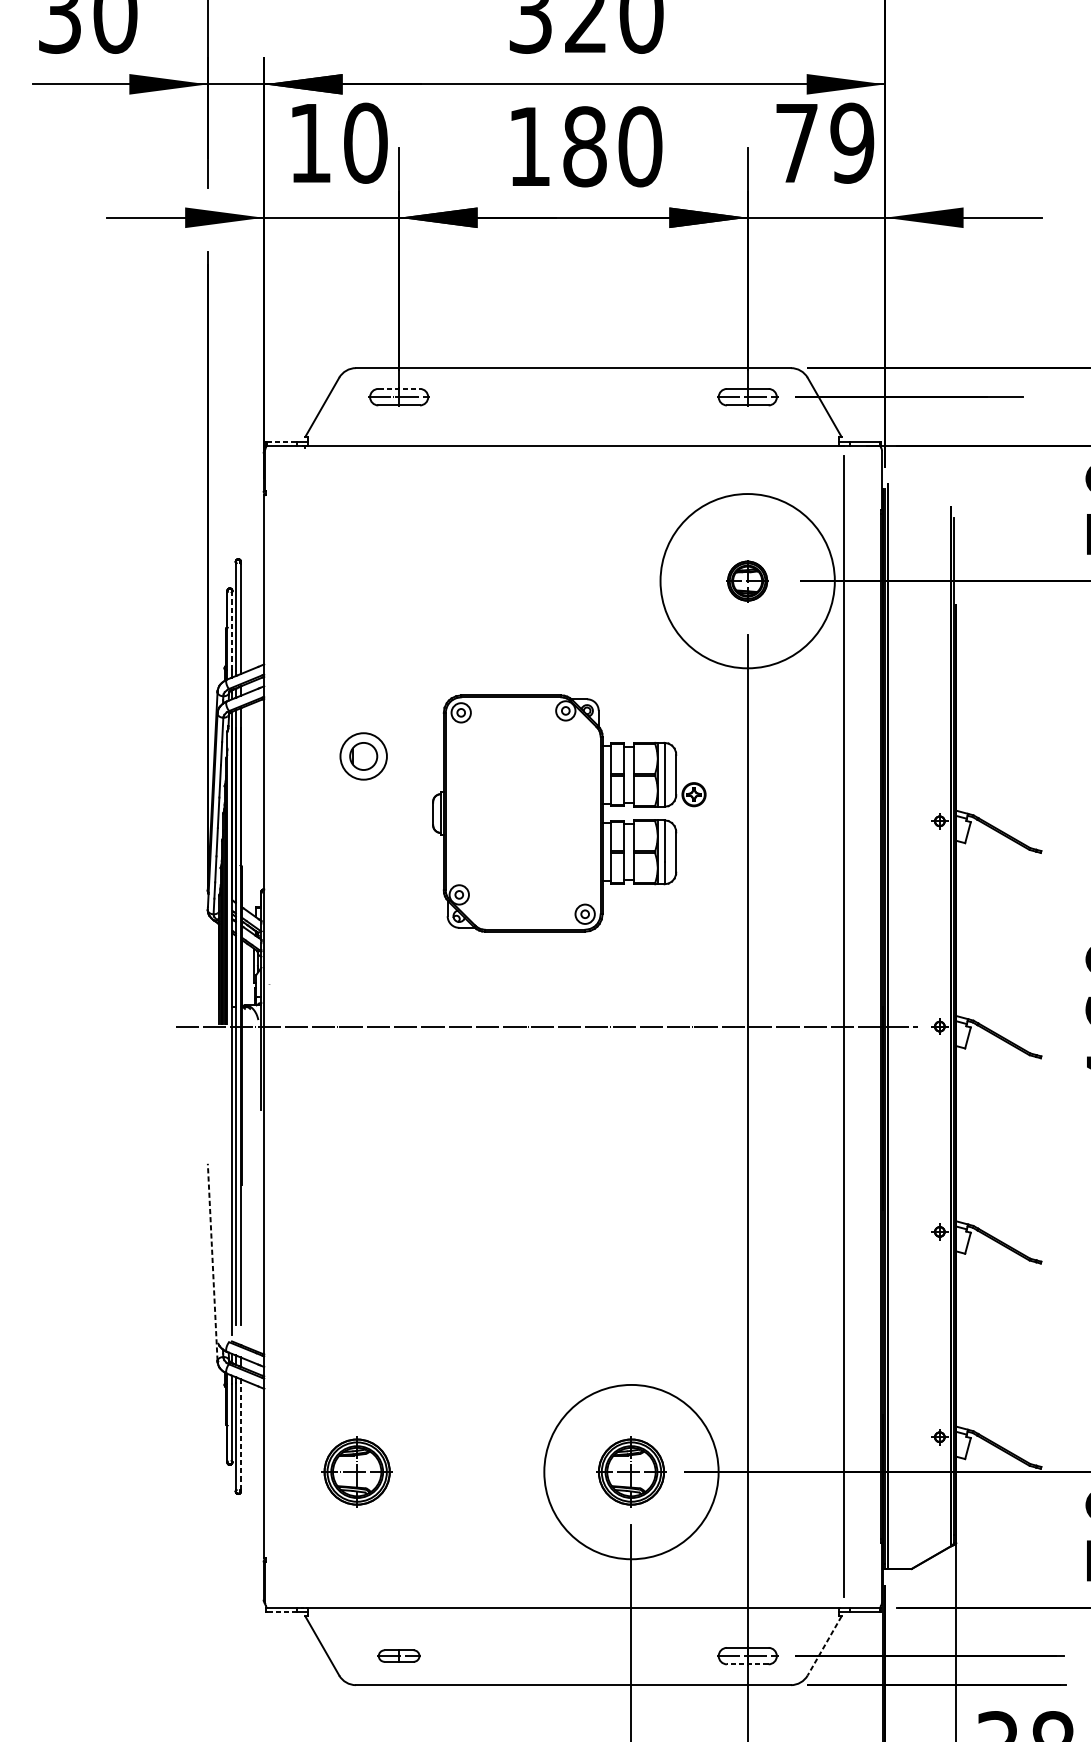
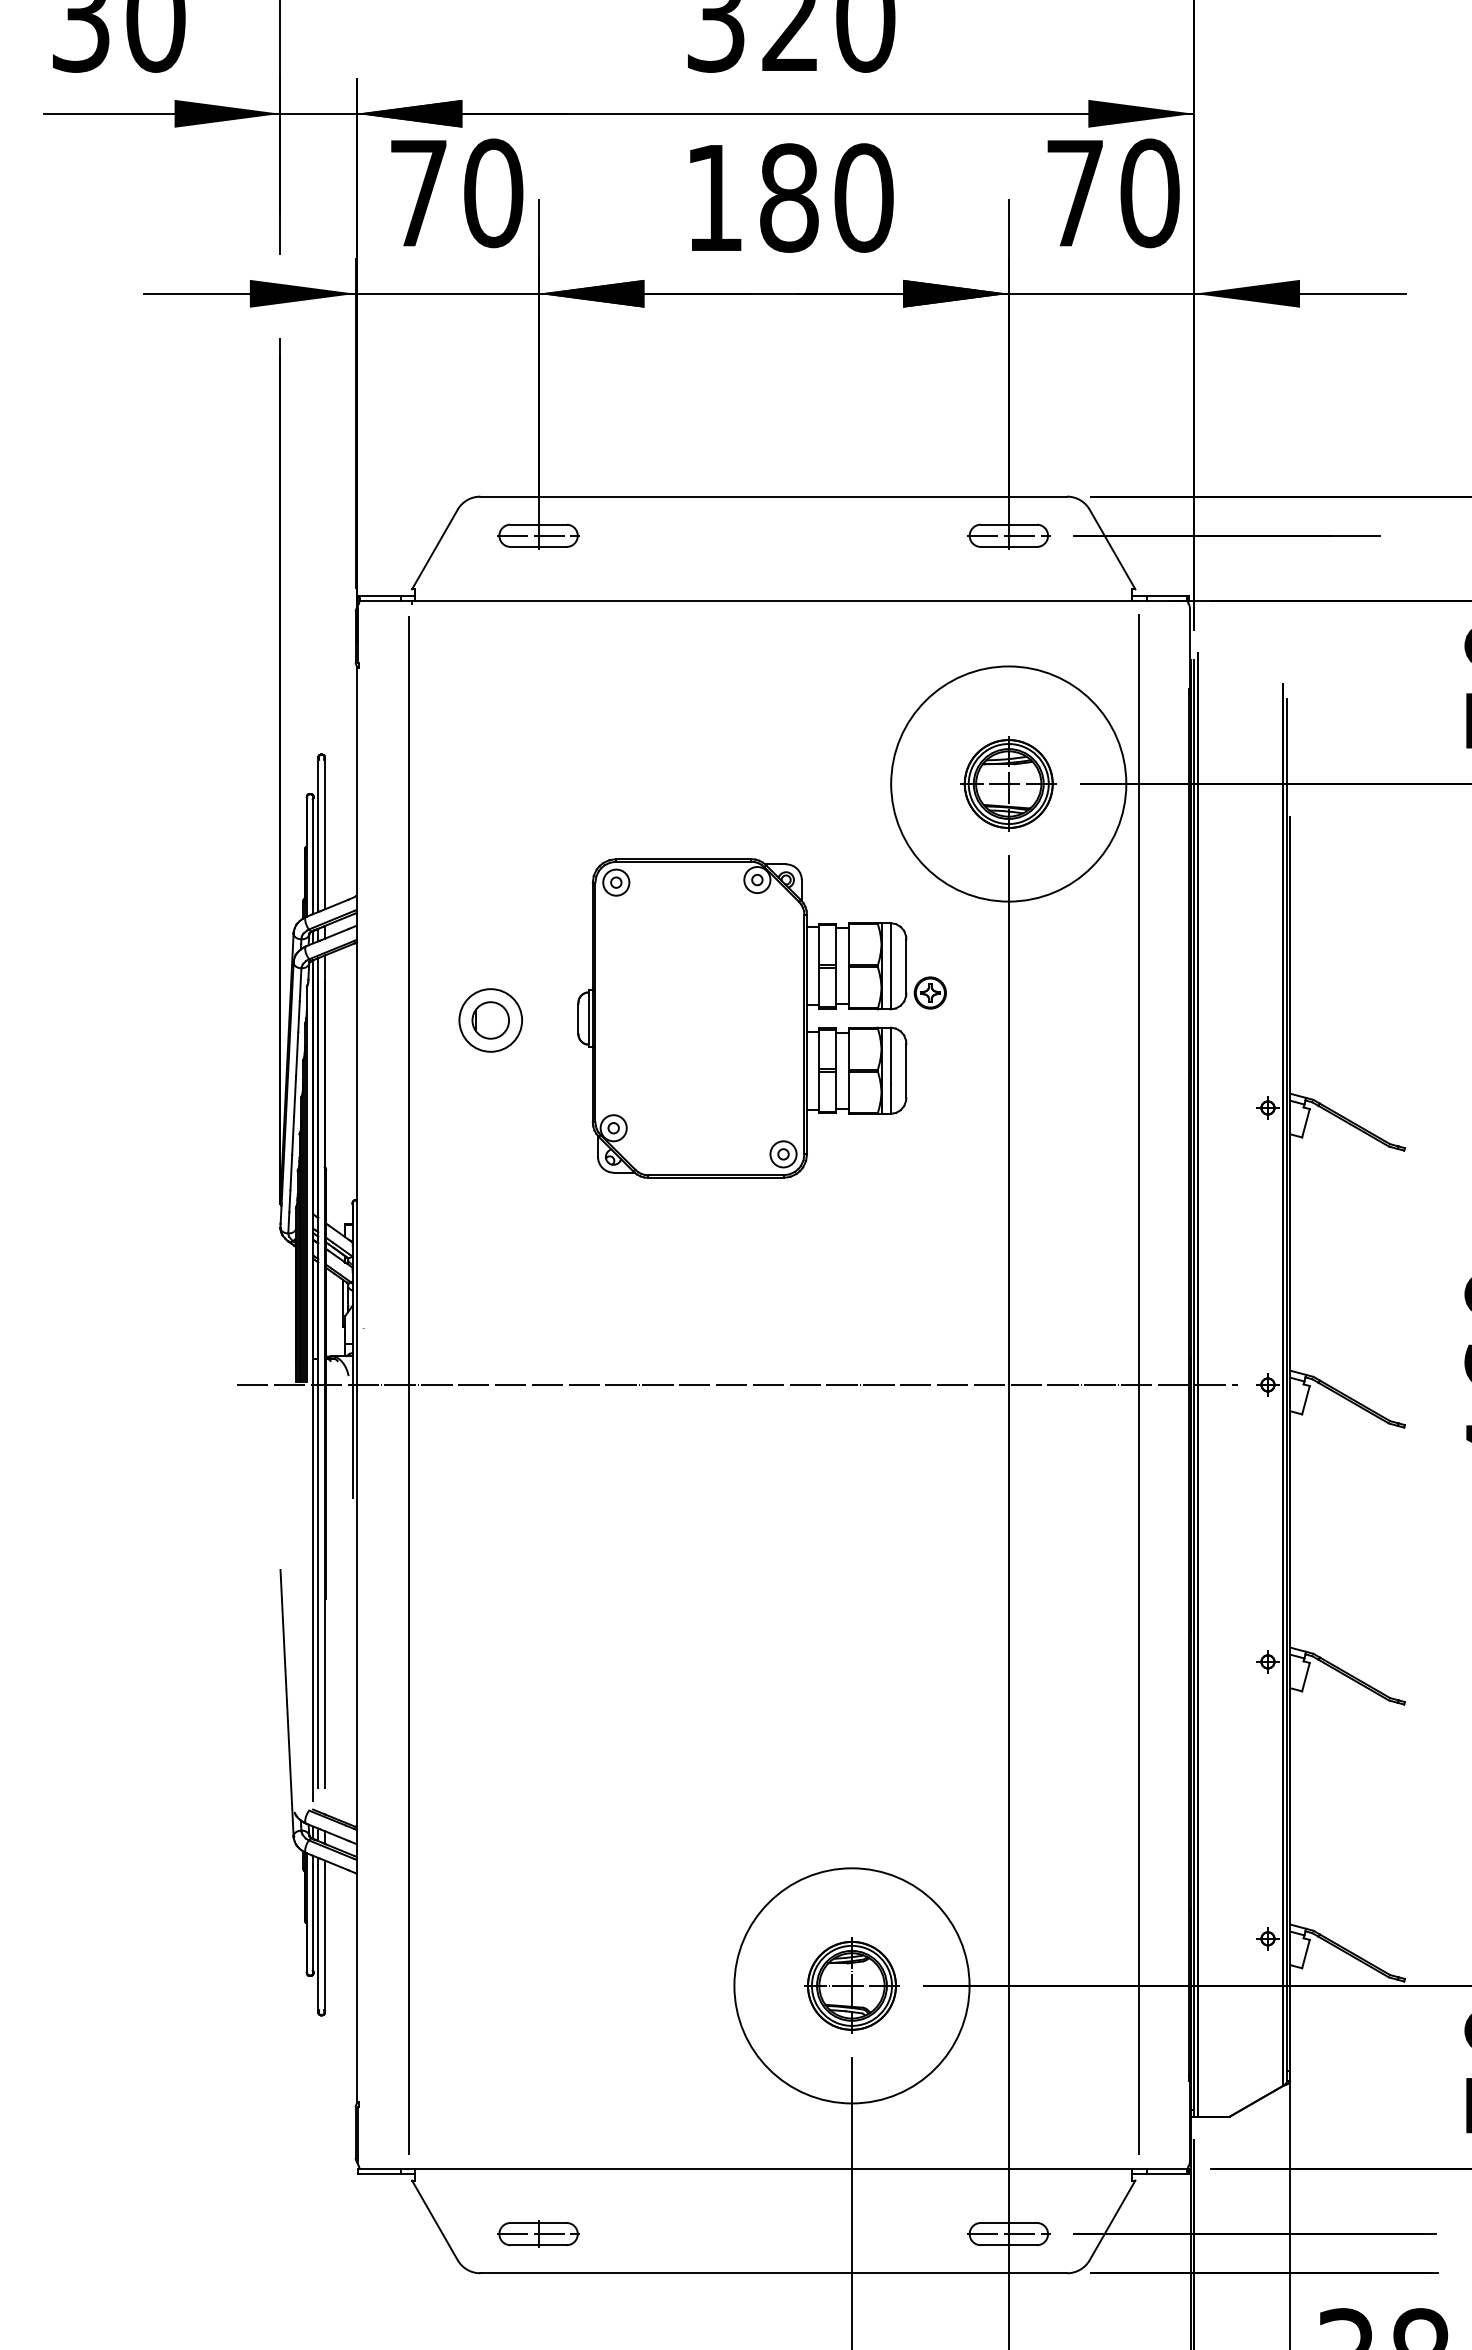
text: (310, 143) -> (418, 193), 10 -> 70
text: (852, 143) -> (1149, 193), 79 -> 70
line: (399, 388) -> (539, 524), dashed -> solid
line: (282, 441) -> (381, 595), dashed -> solid
part: (747, 580) -> (1008, 783), size x1.67
line: (232, 631) -> (313, 851), dashed -> solid
part: (568, 813) -> (761, 1018), moved
line: (302, 1027) -> (408, 1385), added
line: (213, 1262) -> (287, 1702), dashed -> solid
line: (240, 1435) -> (324, 1936), dashed -> solid
part: (356, 1471) -> (481, 1985), removed
line: (281, 1611) -> (380, 2174), dashed -> solid
line: (824, 1646) -> (1112, 2220), dashed -> solid
part: (399, 1655) -> (538, 2233), size x1.43
line: (747, 1664) -> (1008, 2245), dashed -> solid

